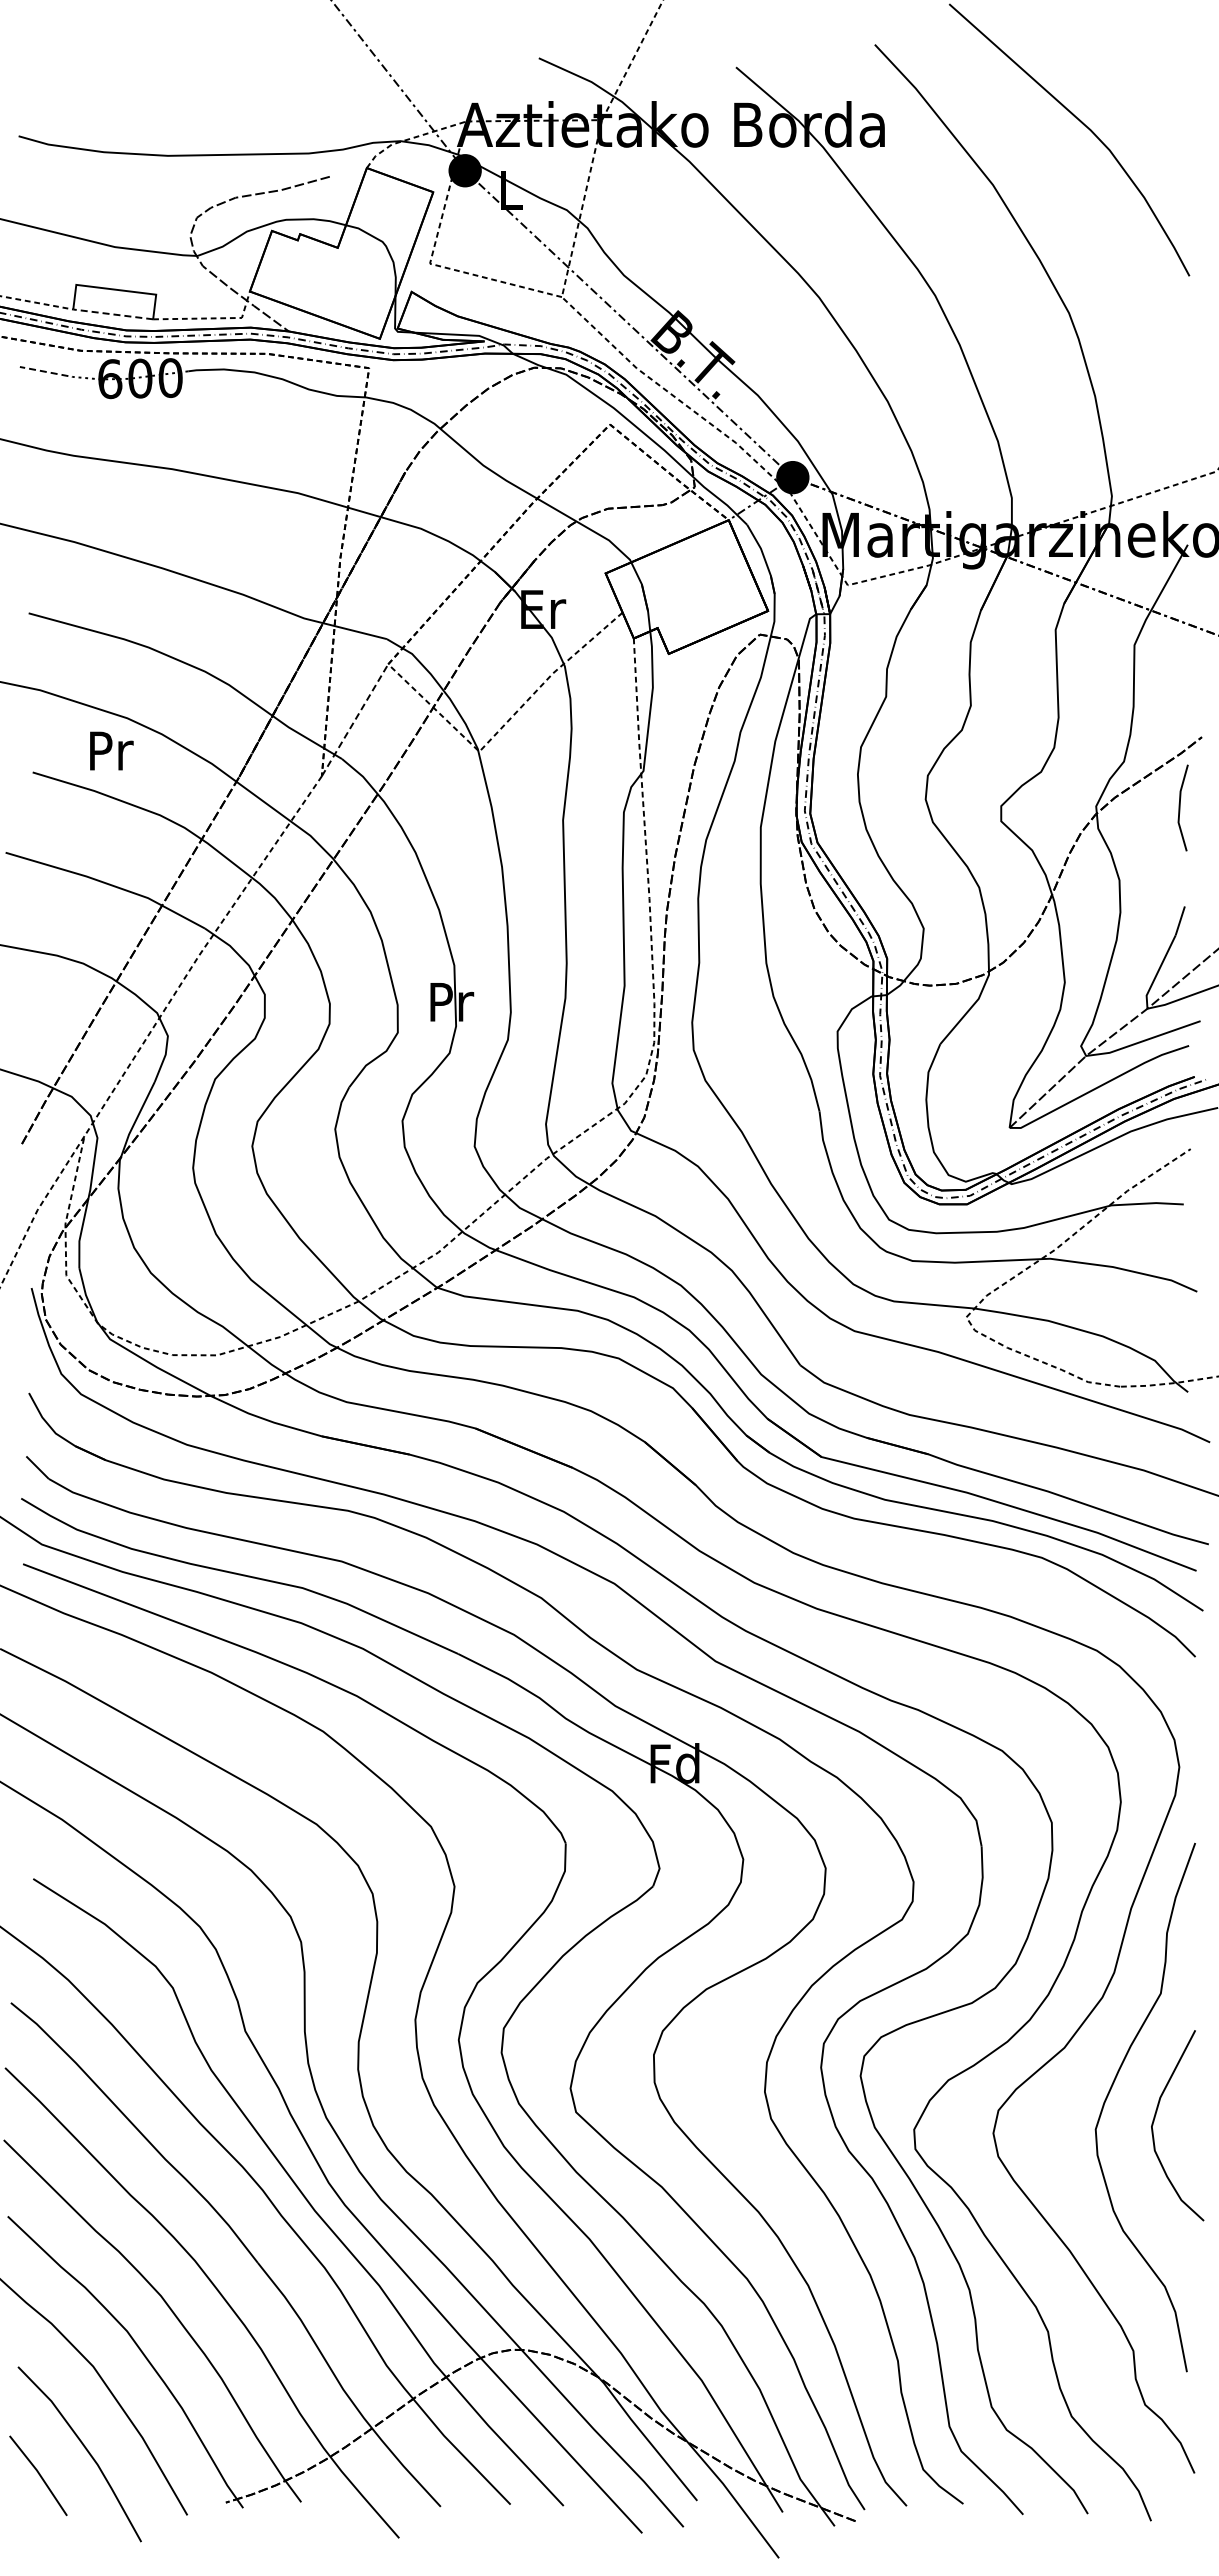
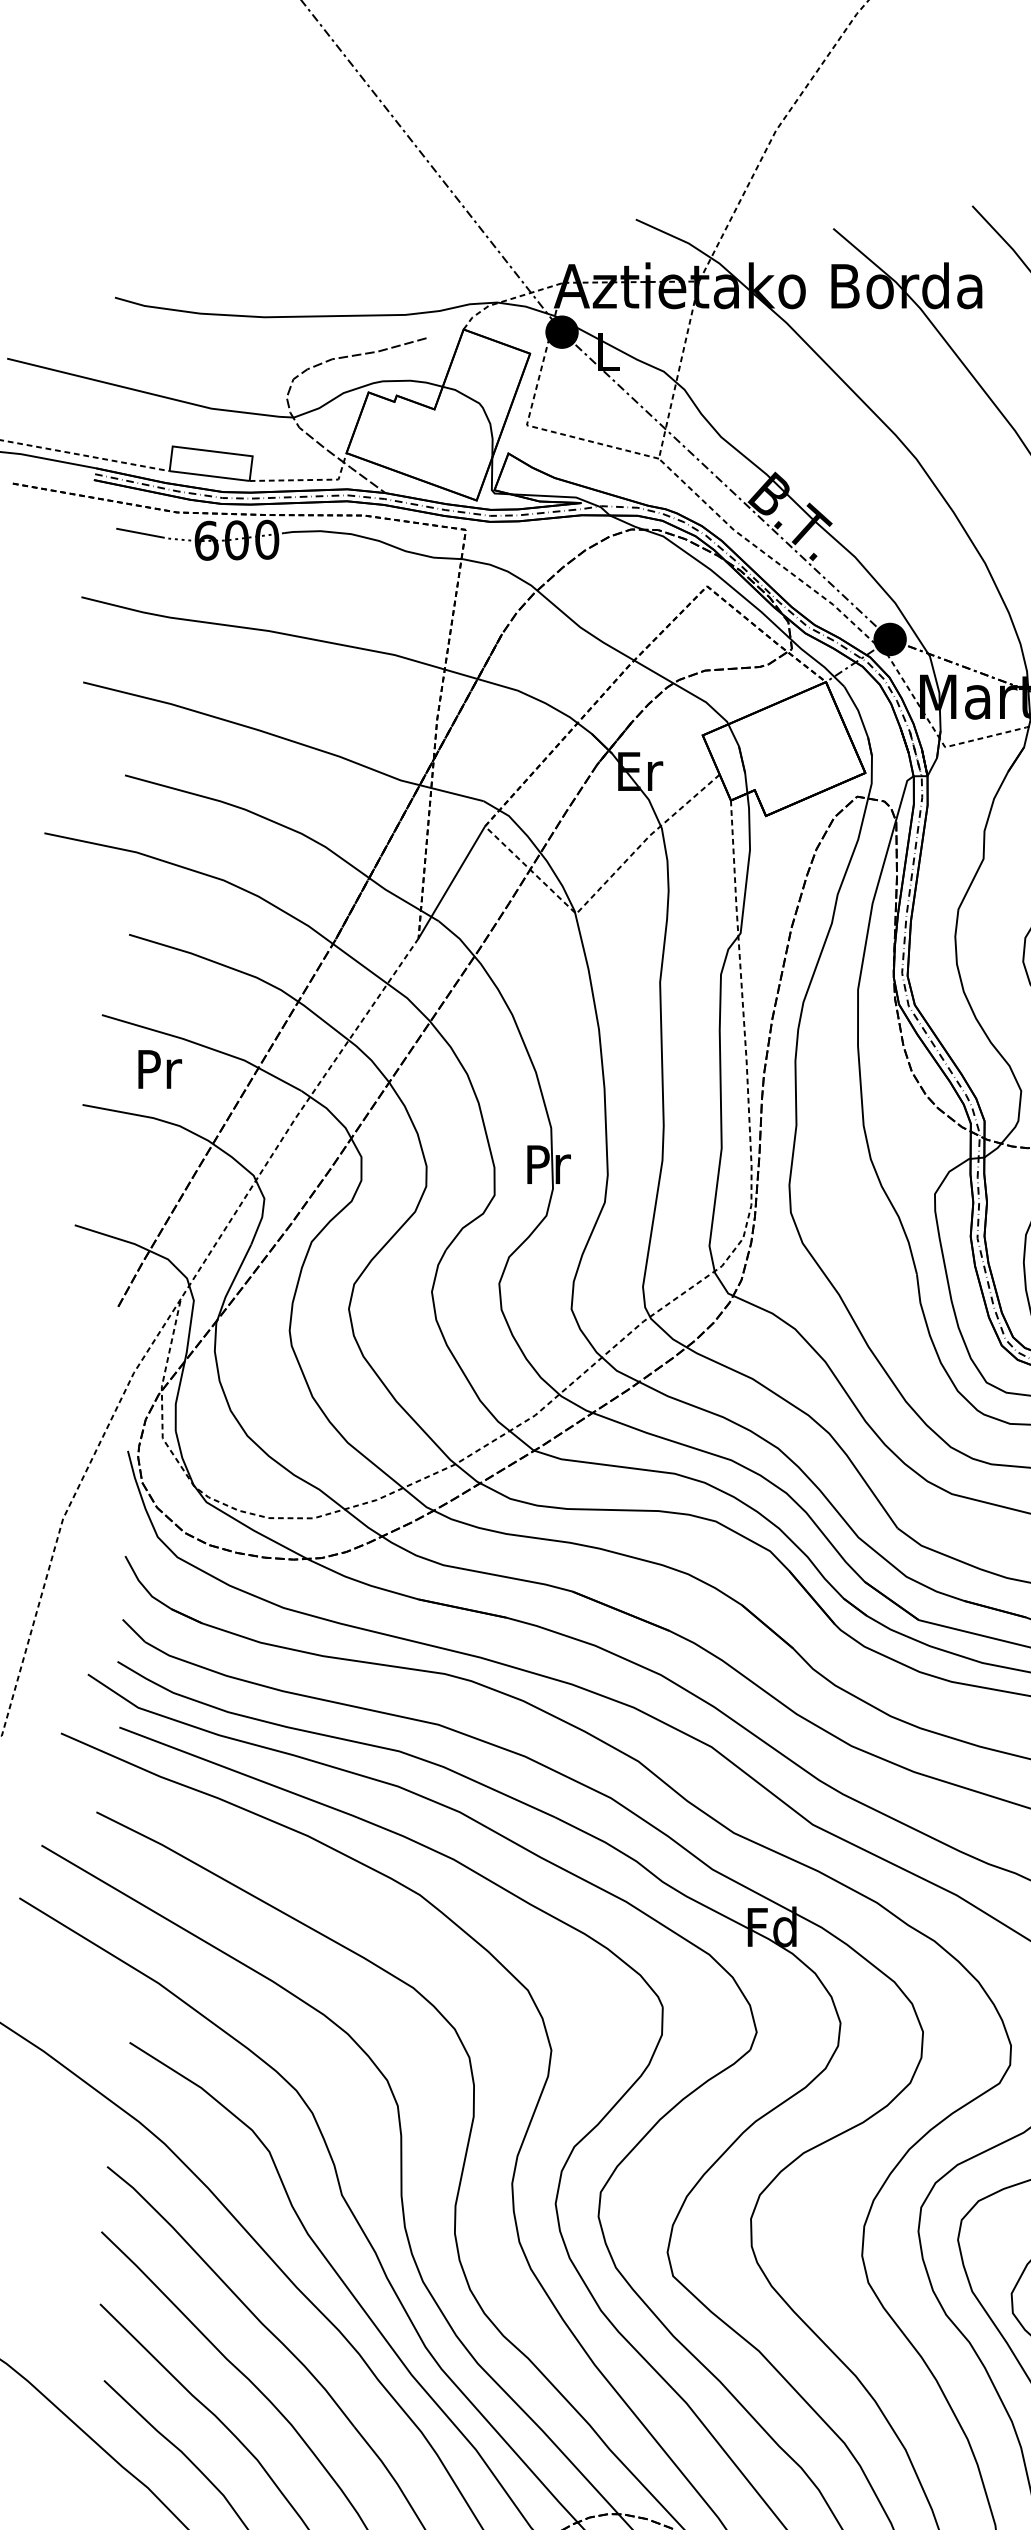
line: (112, 314) -> (208, 476), dashed -> solid
line: (44, 371) -> (140, 533), dashed -> solid
line: (355, 719) -> (452, 881), dashed -> solid
text: (111, 750) -> (159, 1068), moved

